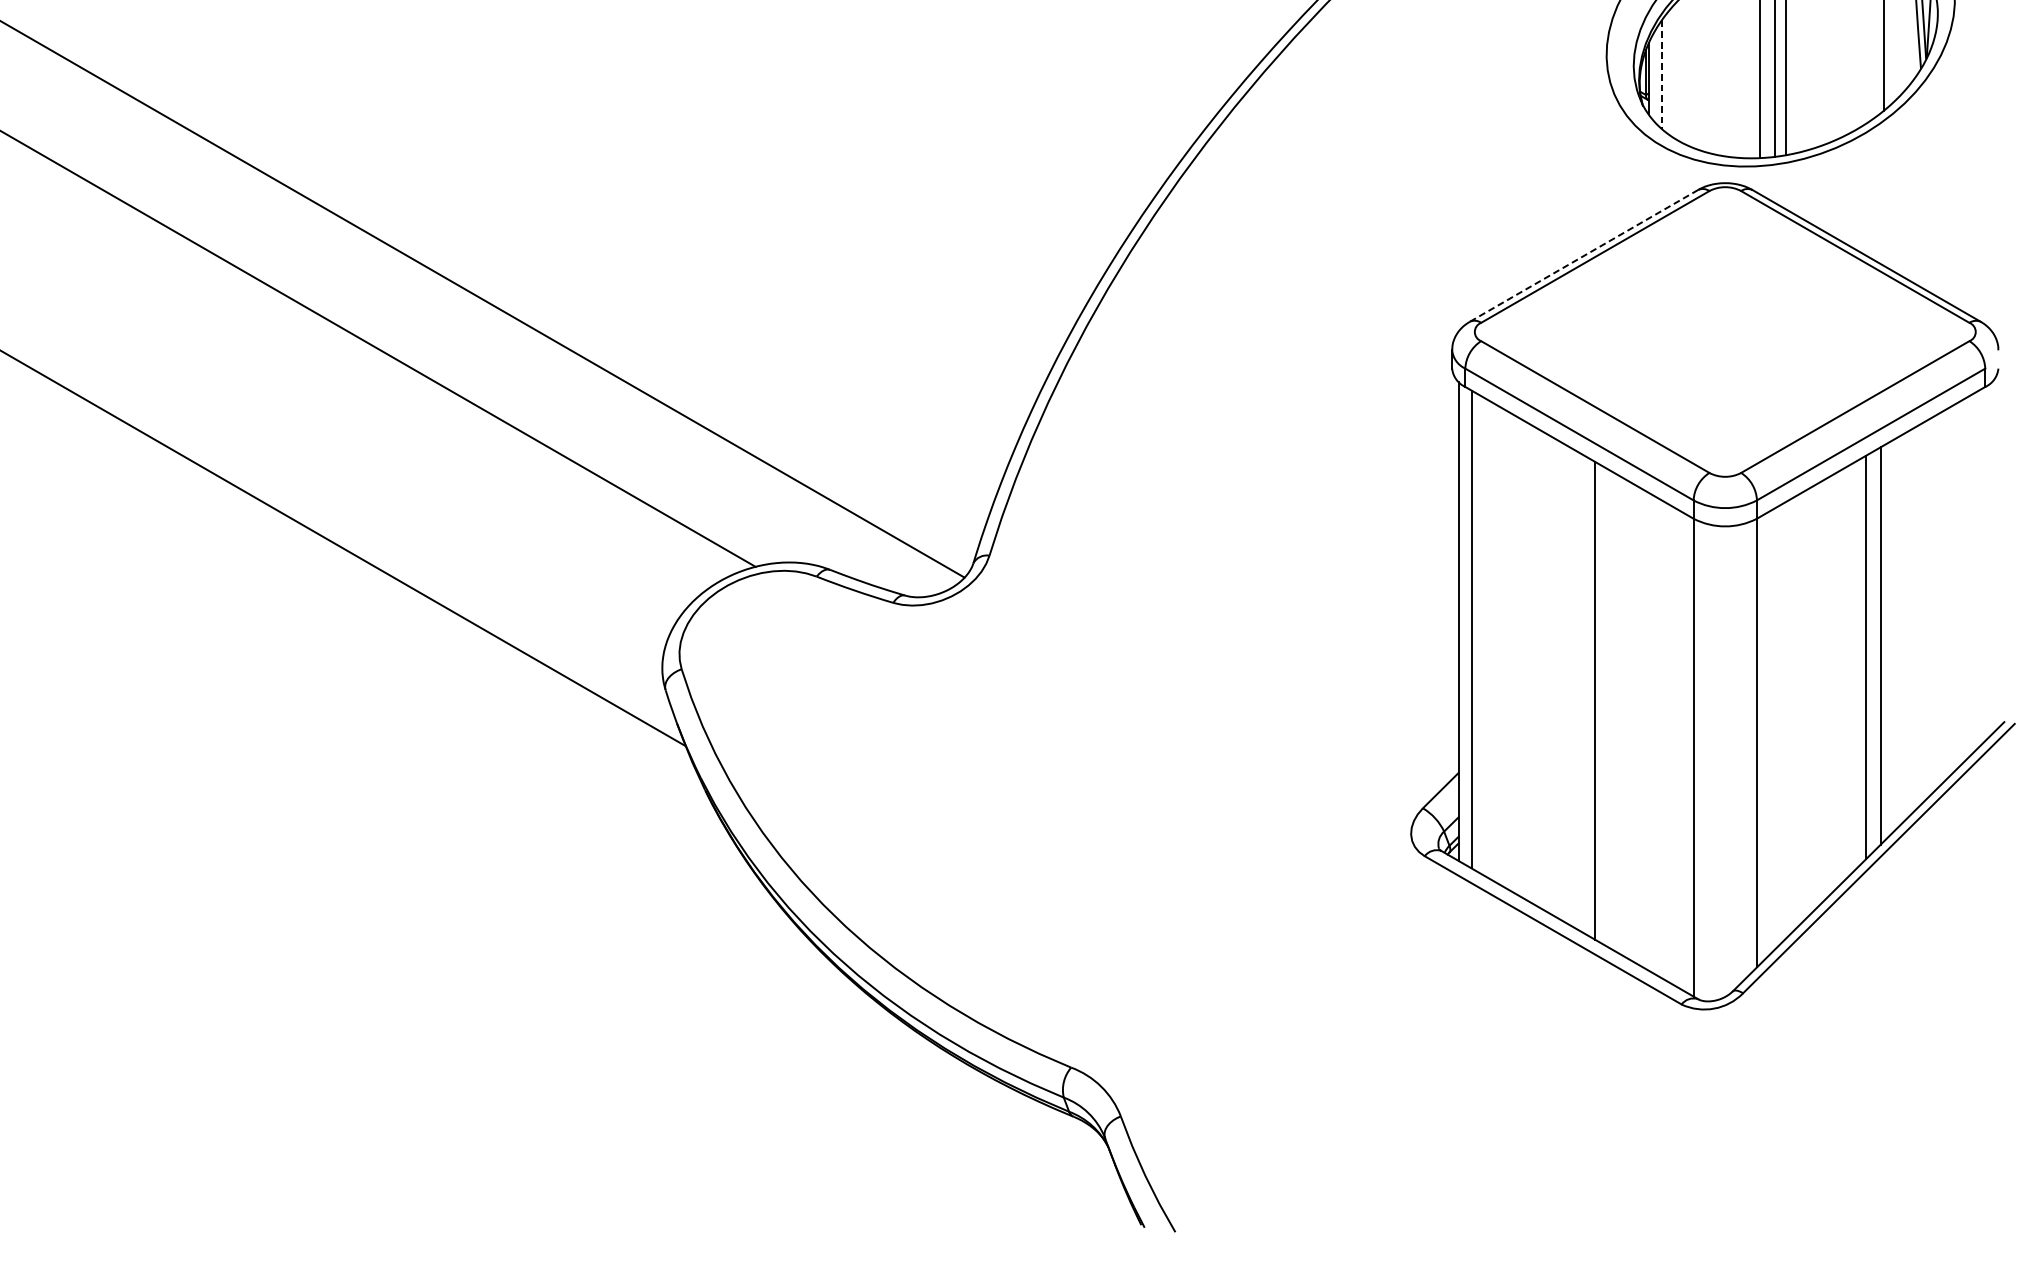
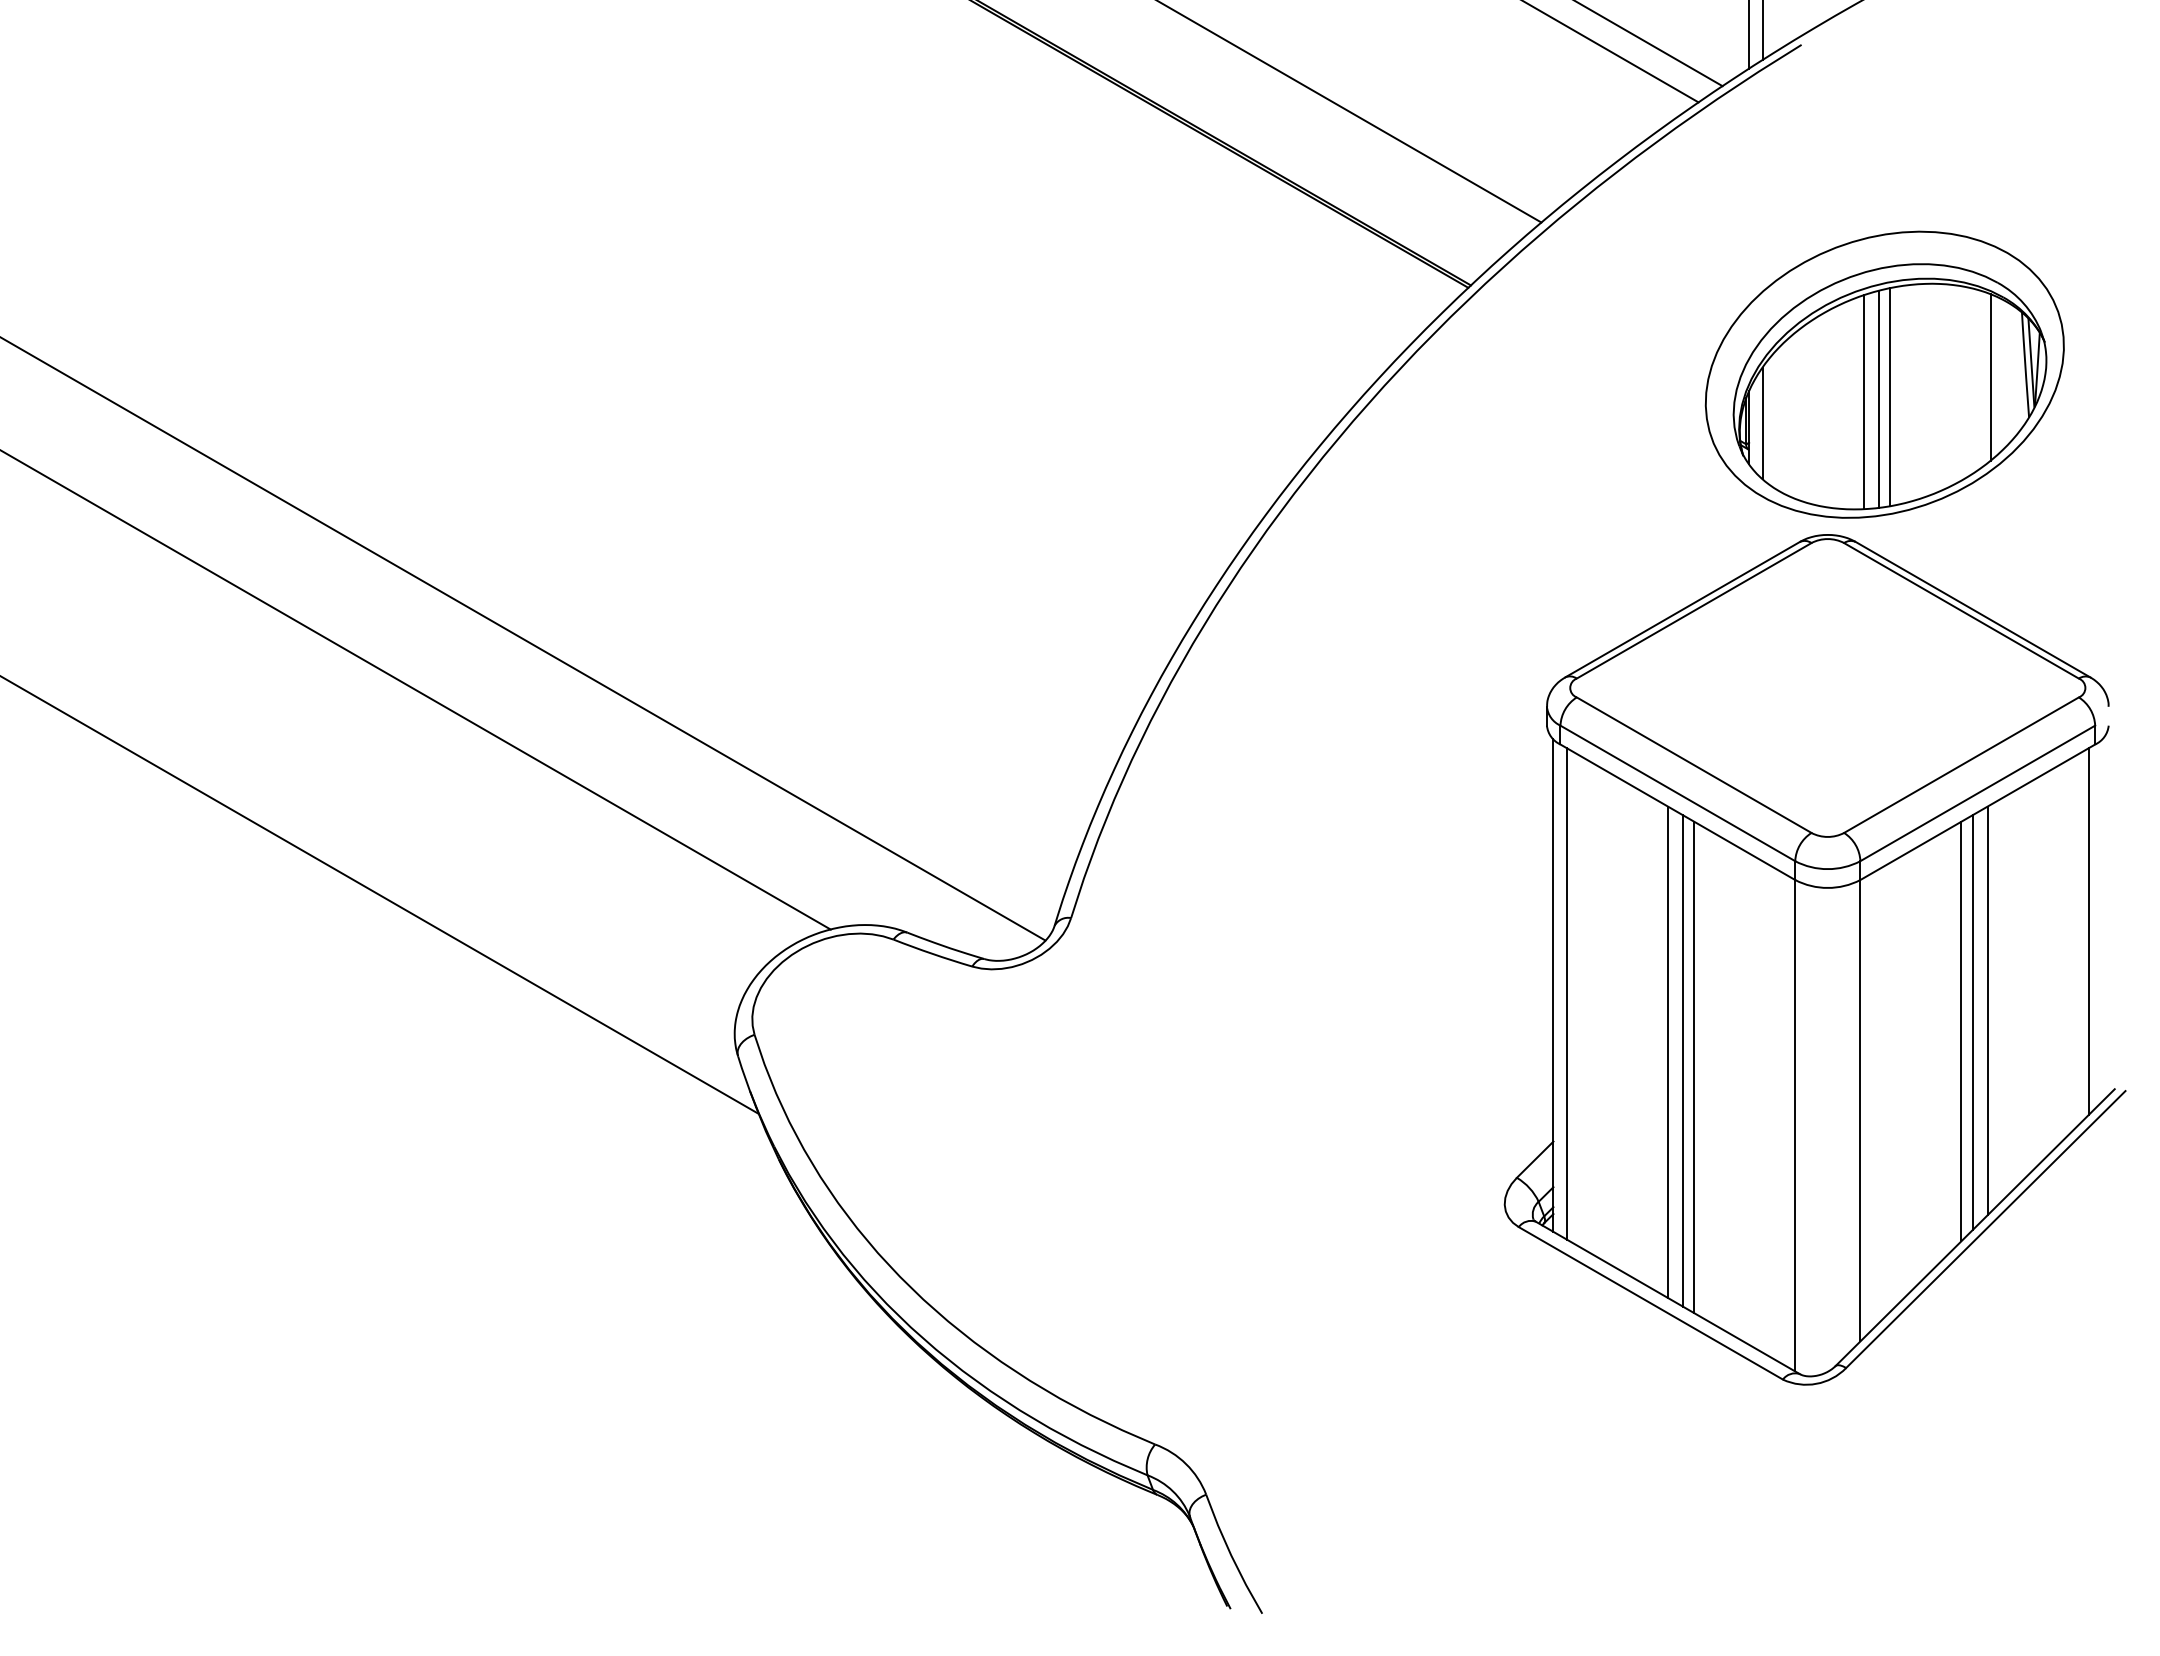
line: (1661, 74) -> (1762, 423), dashed -> solid
line: (1583, 255) -> (1682, 609), dashed -> solid
line: (1978, 568) -> (2088, 931), added
line: (1855, 666) -> (1961, 1031), added
line: (1570, 685) -> (1668, 1051), added
line: (1584, 694) -> (1683, 1060), added

